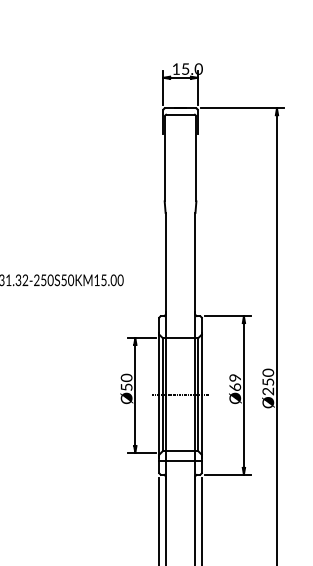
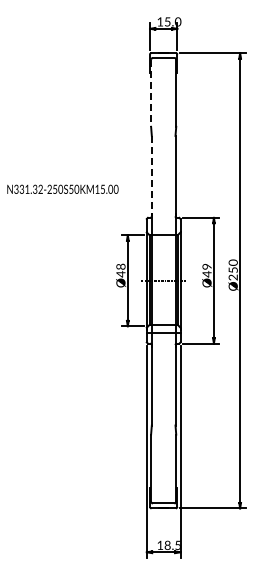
line: (165, 159) -> (151, 93), solid -> dashed
line: (165, 264) -> (151, 176), solid -> dashed
text: (126, 382) -> (120, 270), Ø50 -> Ø48
text: (234, 387) -> (206, 274), Ø69 -> Ø49

